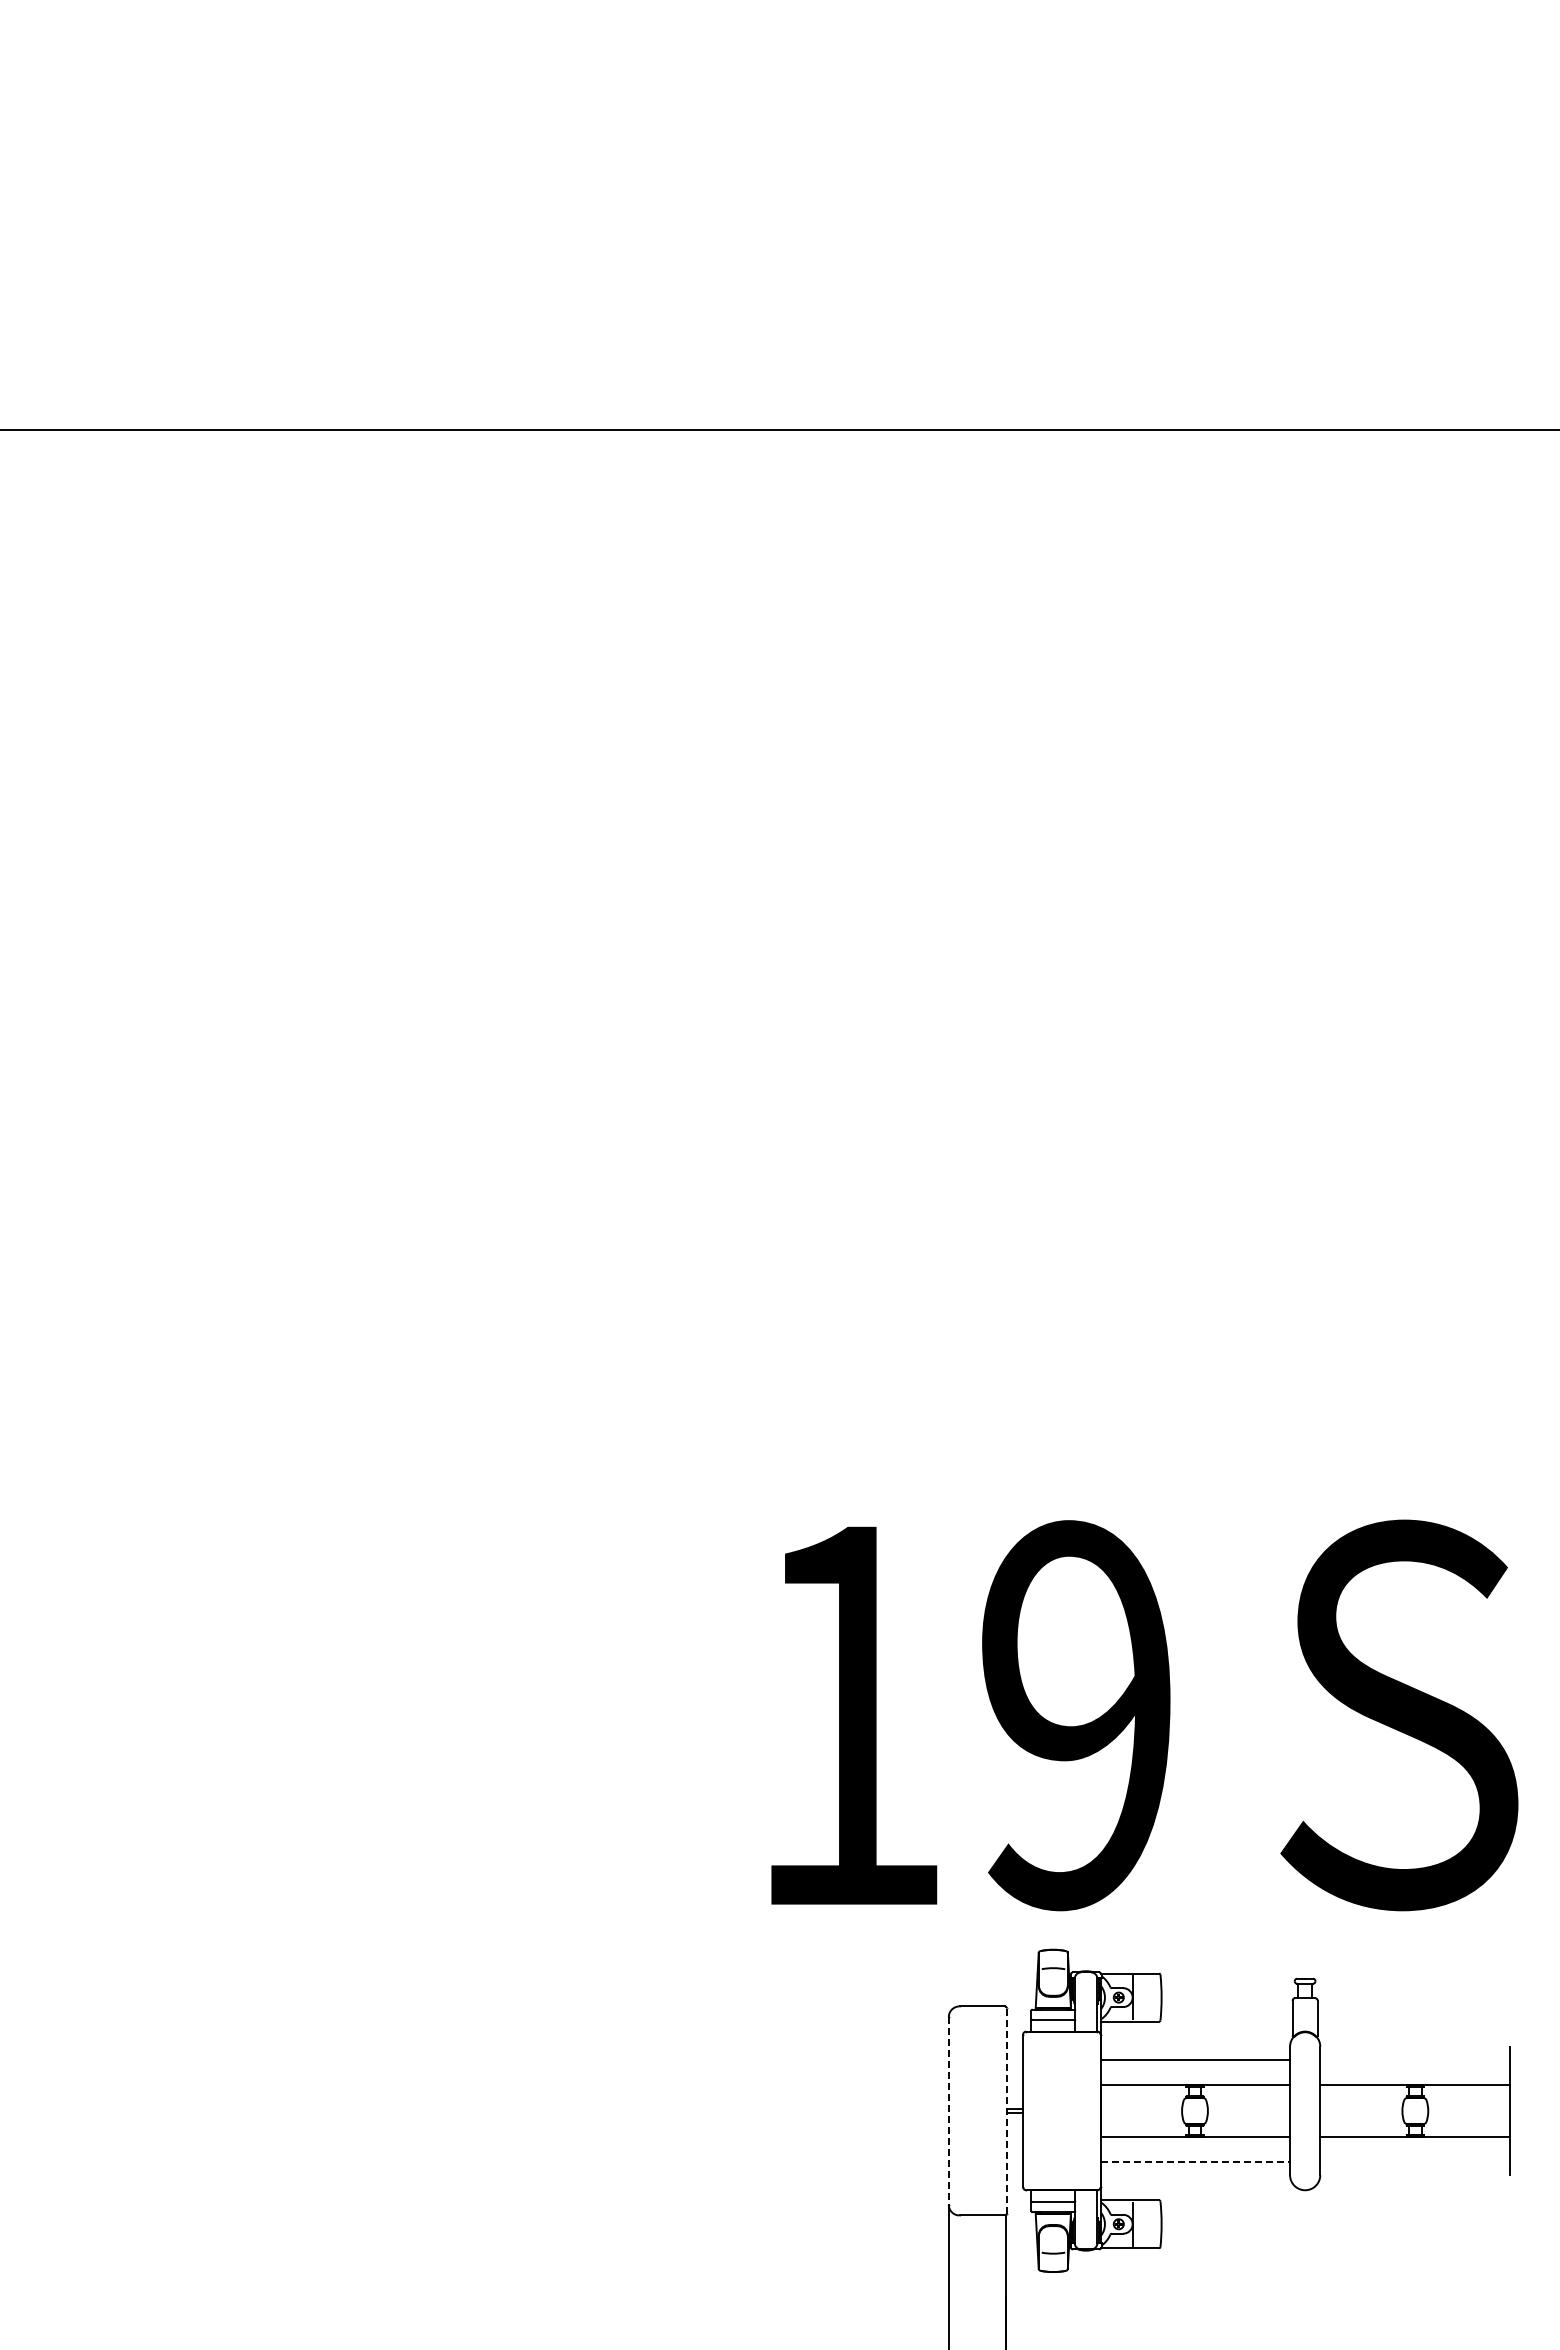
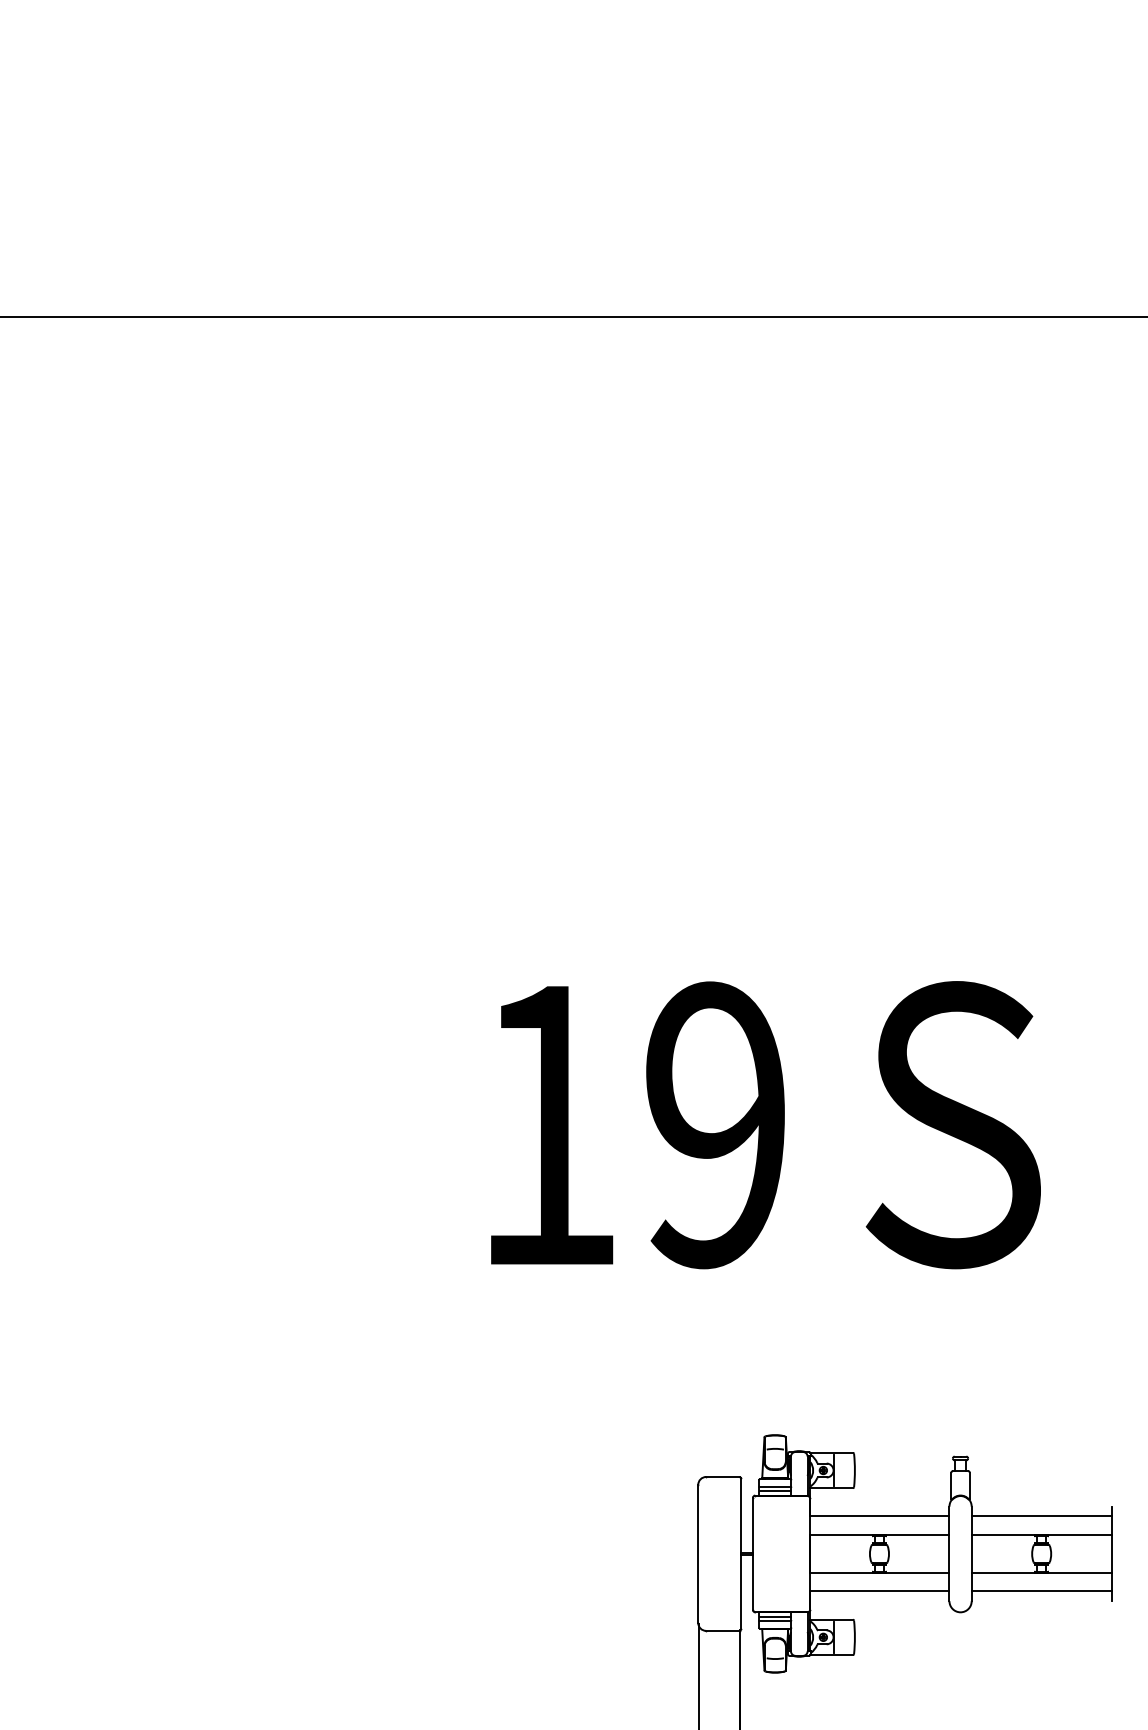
text: (1144, 1715) -> (765, 1125), moved
line: (1053, 2025) -> (775, 1491), added
line: (1415, 2059) -> (1041, 1516), added
line: (948, 2110) -> (698, 1553), dashed -> solid
line: (1006, 2110) -> (740, 1553), dashed -> solid
line: (1195, 2161) -> (879, 1591), dashed -> solid
line: (1415, 2161) -> (1041, 1591), added
line: (1053, 2196) -> (775, 1616), added

